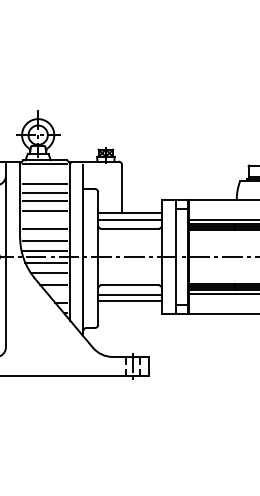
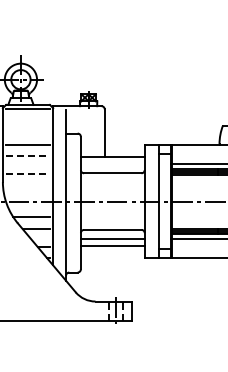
line: (45, 184) -> (28, 129), removed
line: (45, 193) -> (28, 138), removed
line: (45, 211) -> (28, 156), solid -> dashed
line: (129, 219) -> (112, 164), removed
line: (45, 229) -> (28, 174), solid -> dashed
line: (45, 241) -> (28, 186), removed
line: (45, 250) -> (28, 195), removed
line: (46, 263) -> (29, 208), removed

